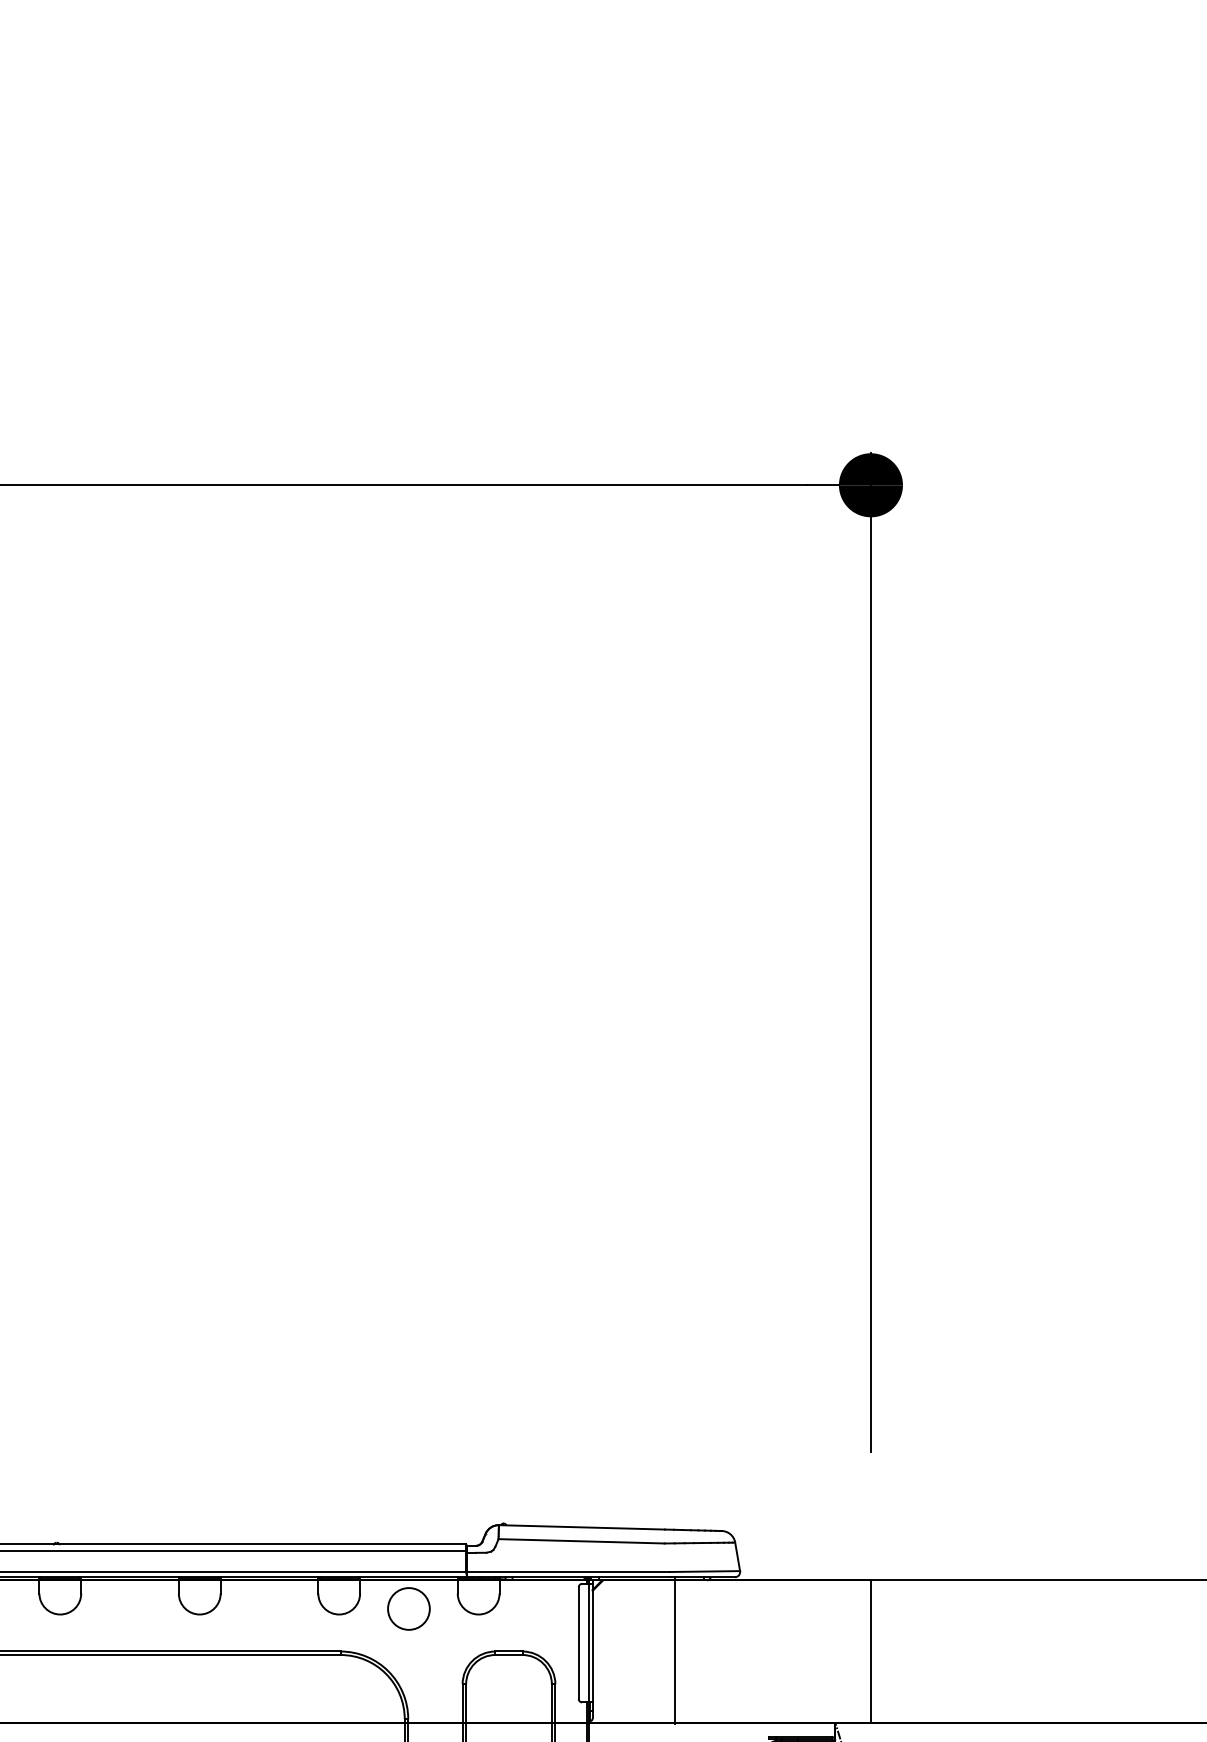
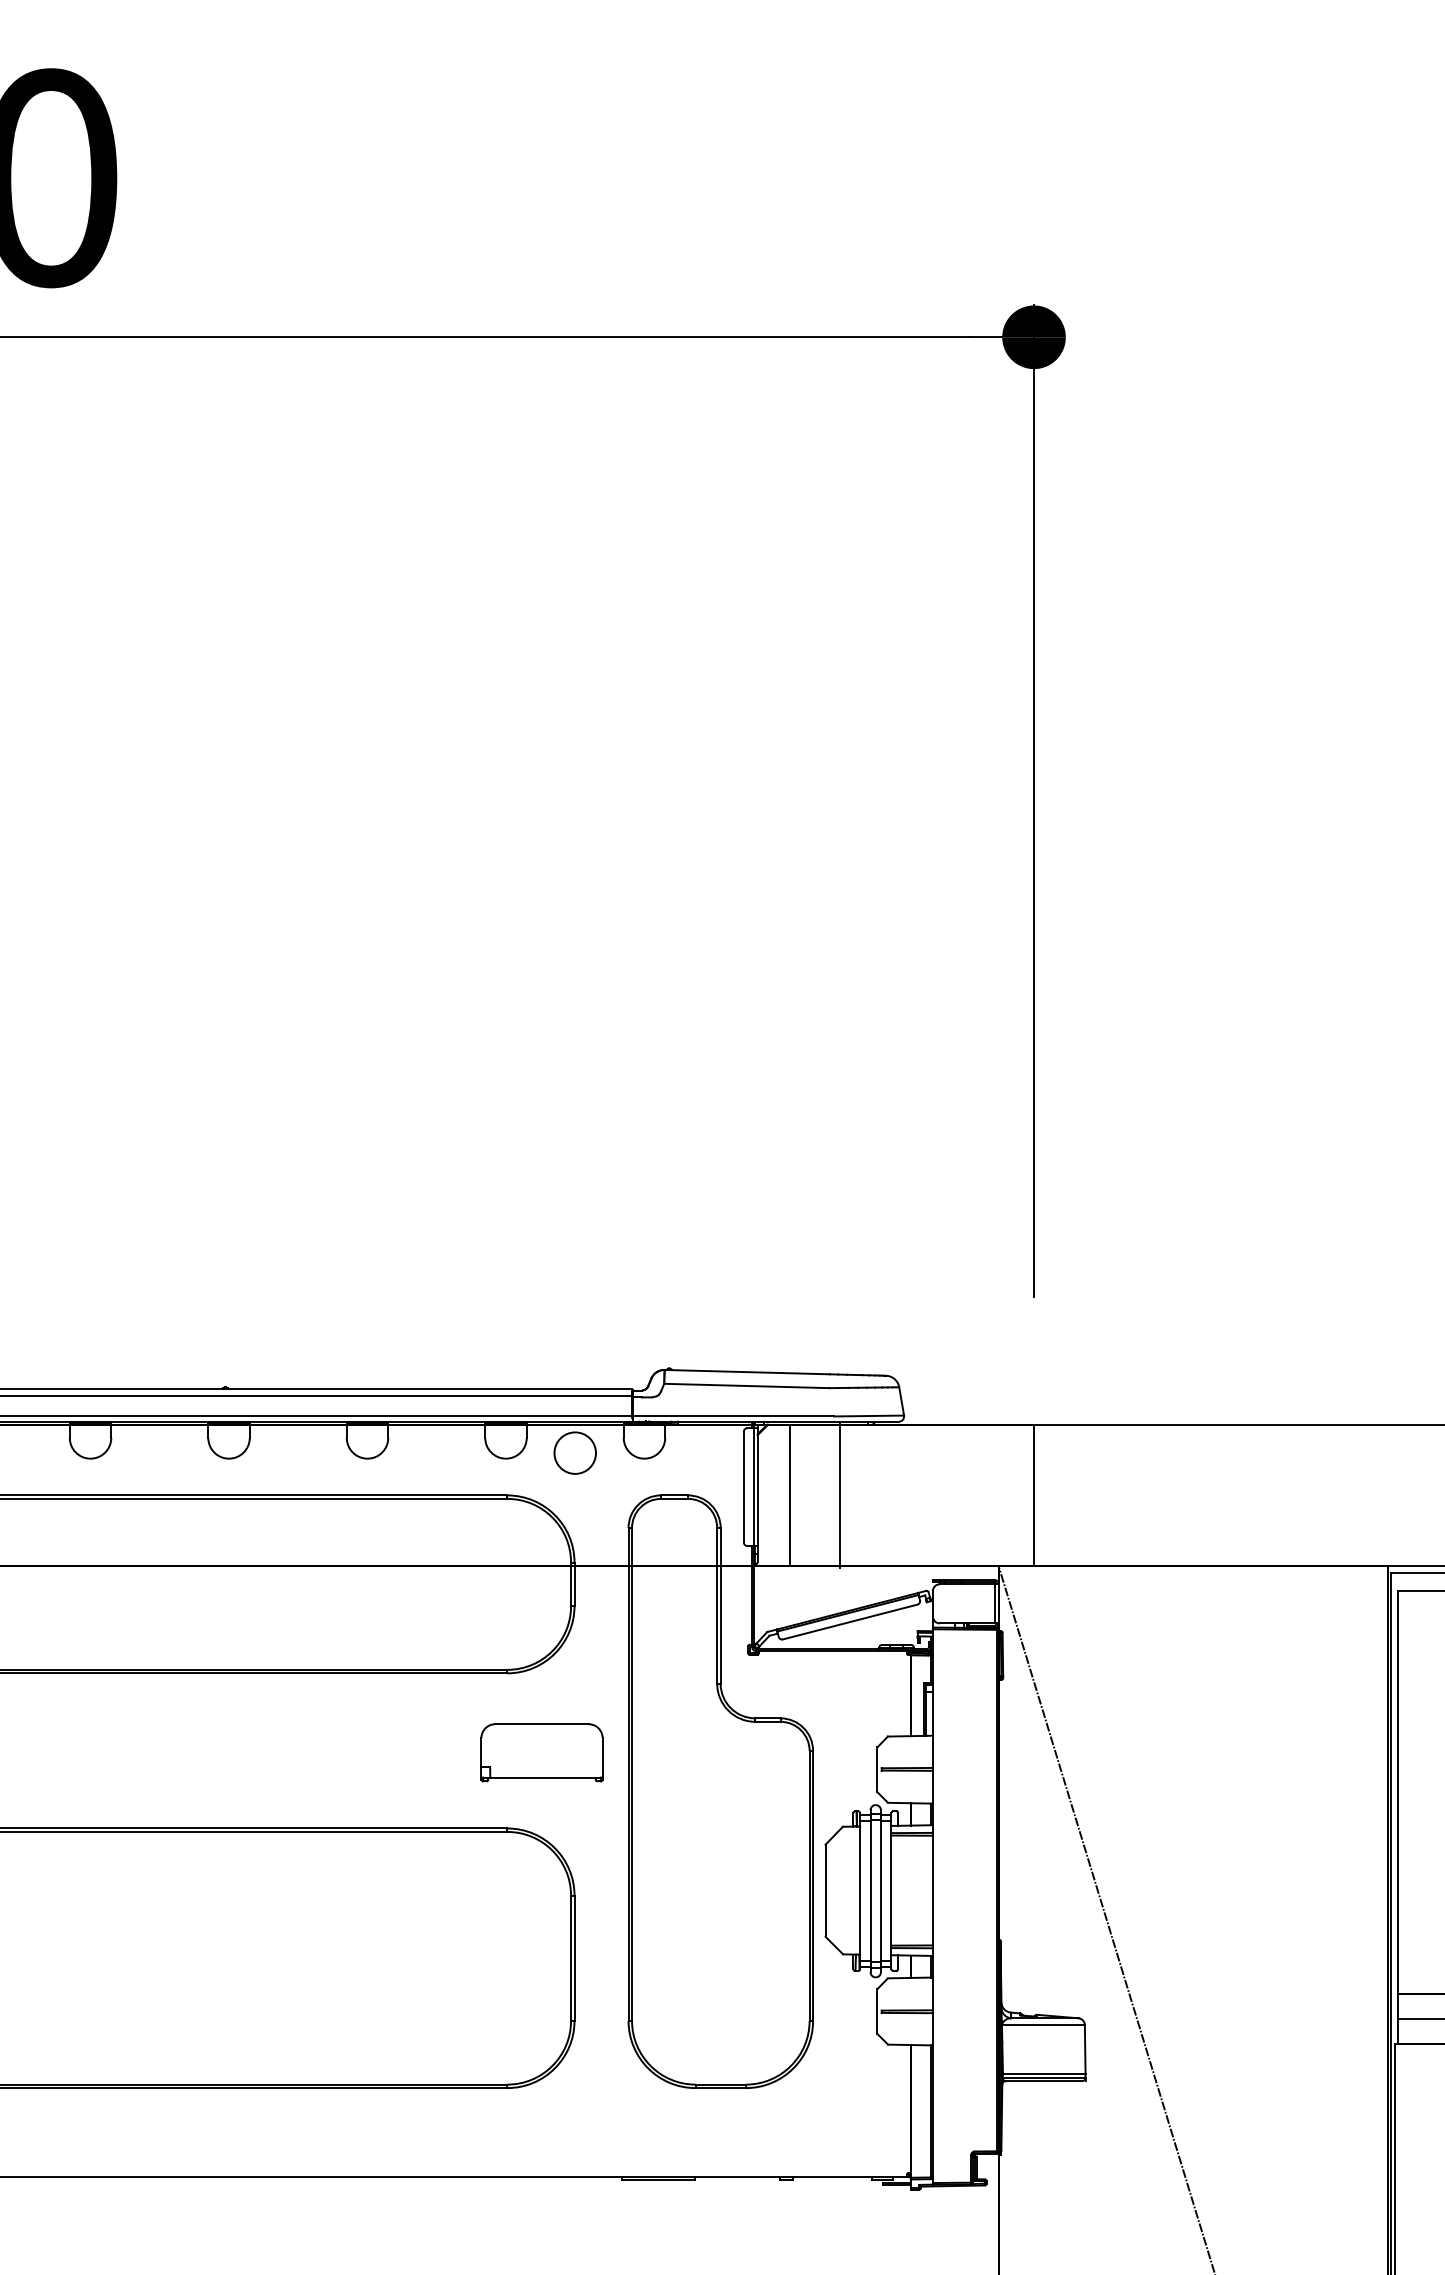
line: (625, 1651) -> (790, 1495), added

